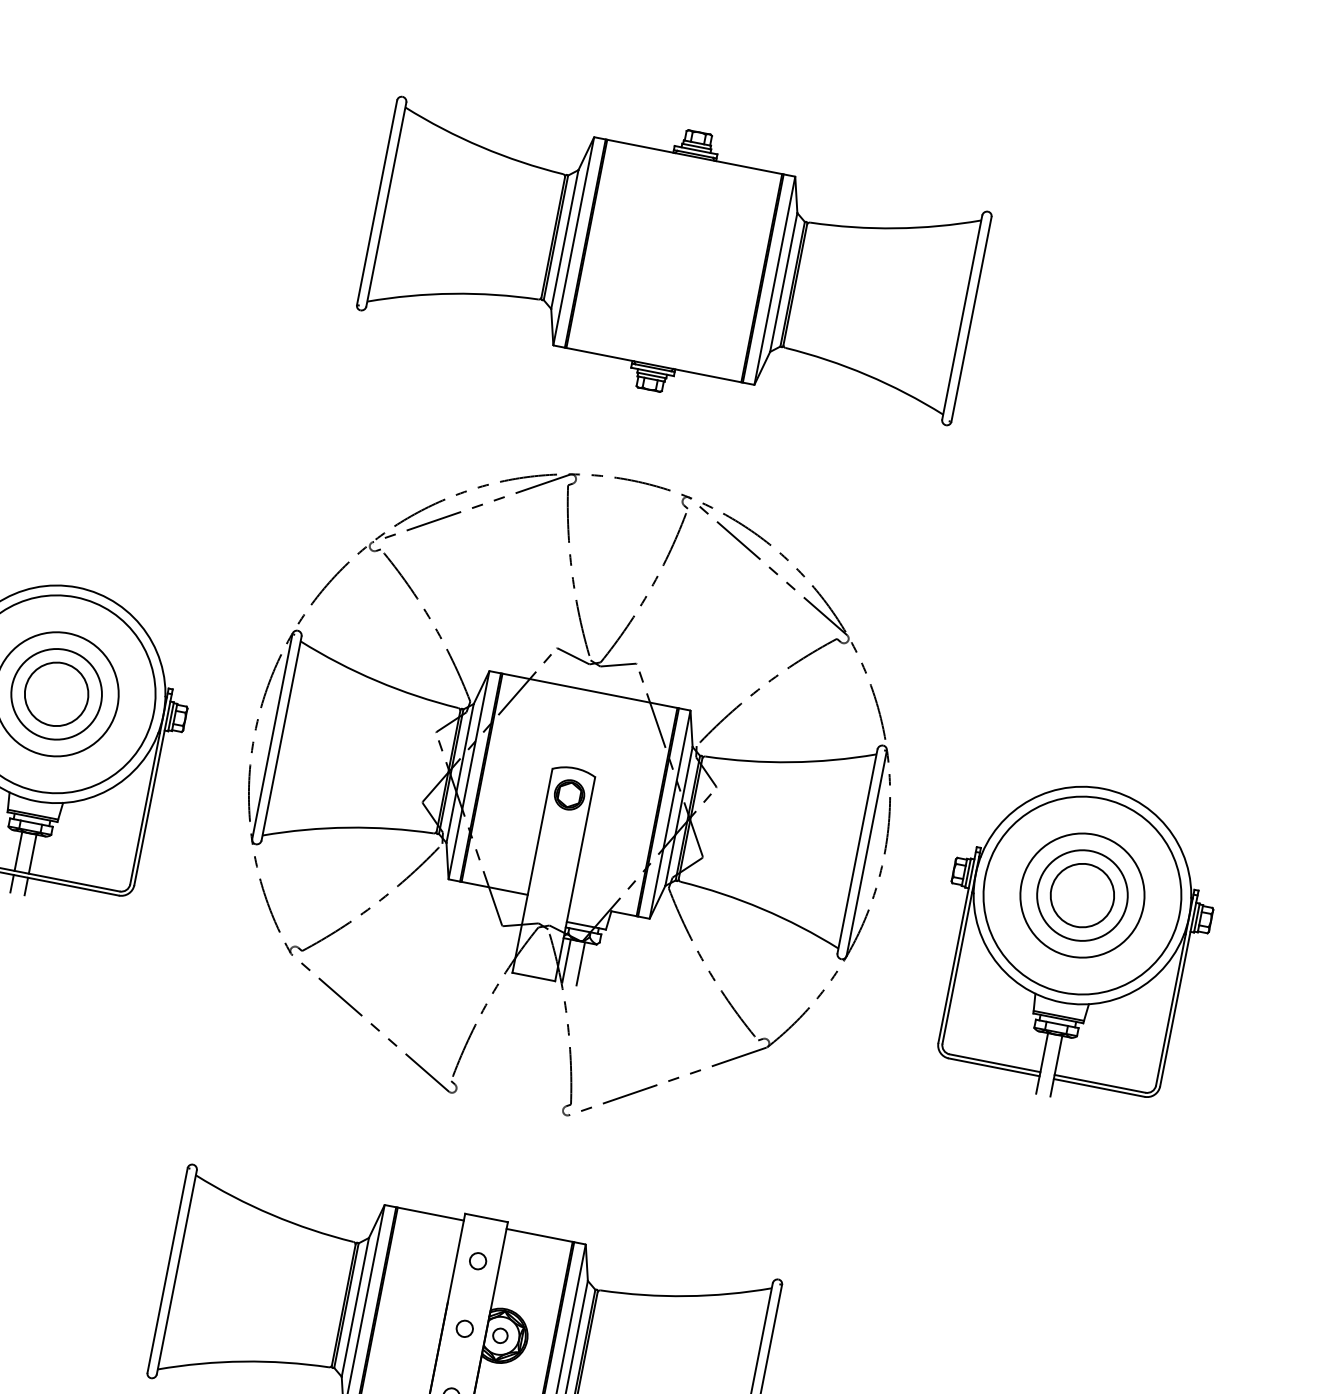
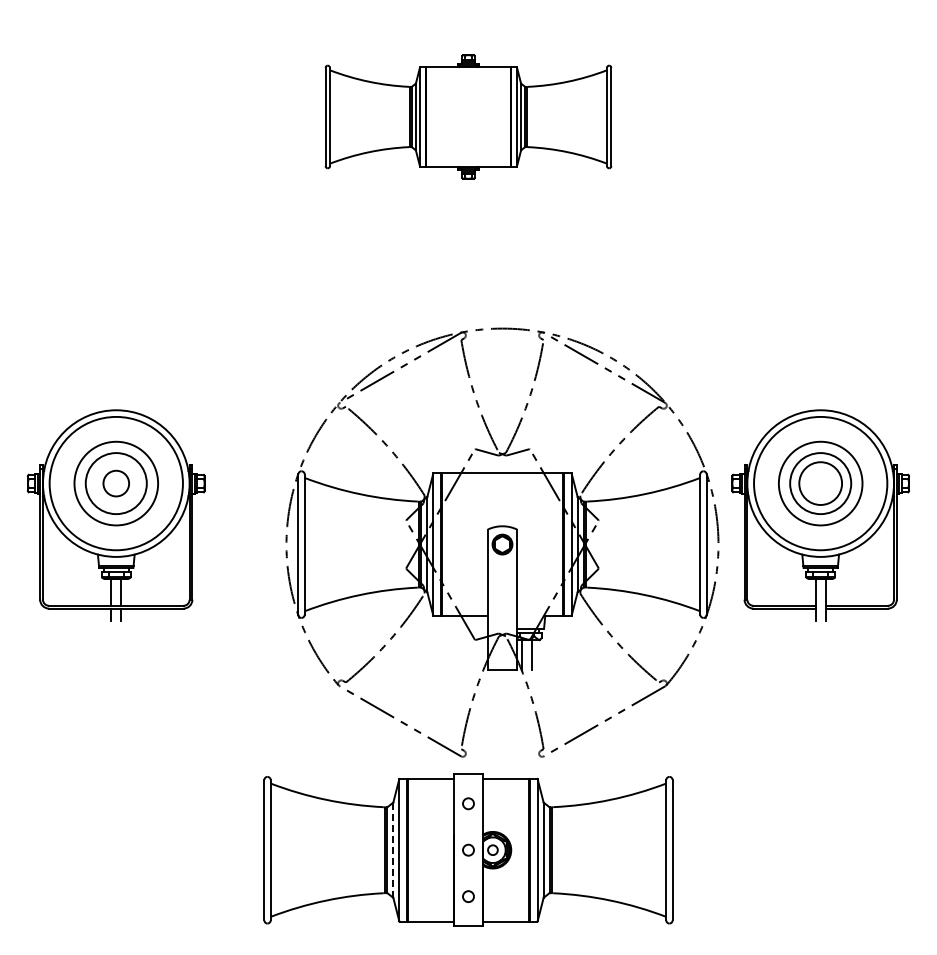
part: (674, 260) -> (468, 116), size x0.7
circle: (55, 693) -> (115, 483), size x0.6
part: (570, 791) -> (502, 542), moved
line: (355, 1307) -> (393, 850), solid -> dashed

